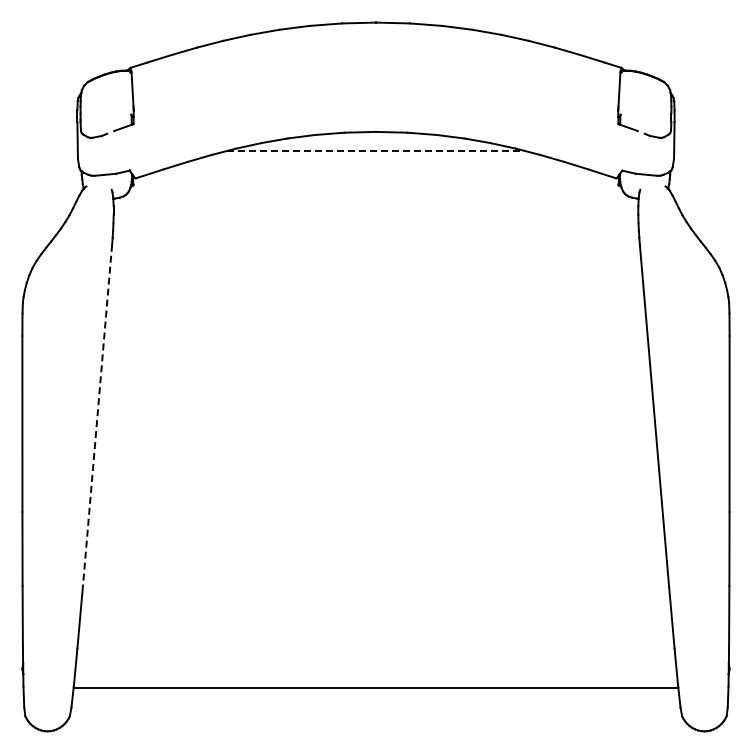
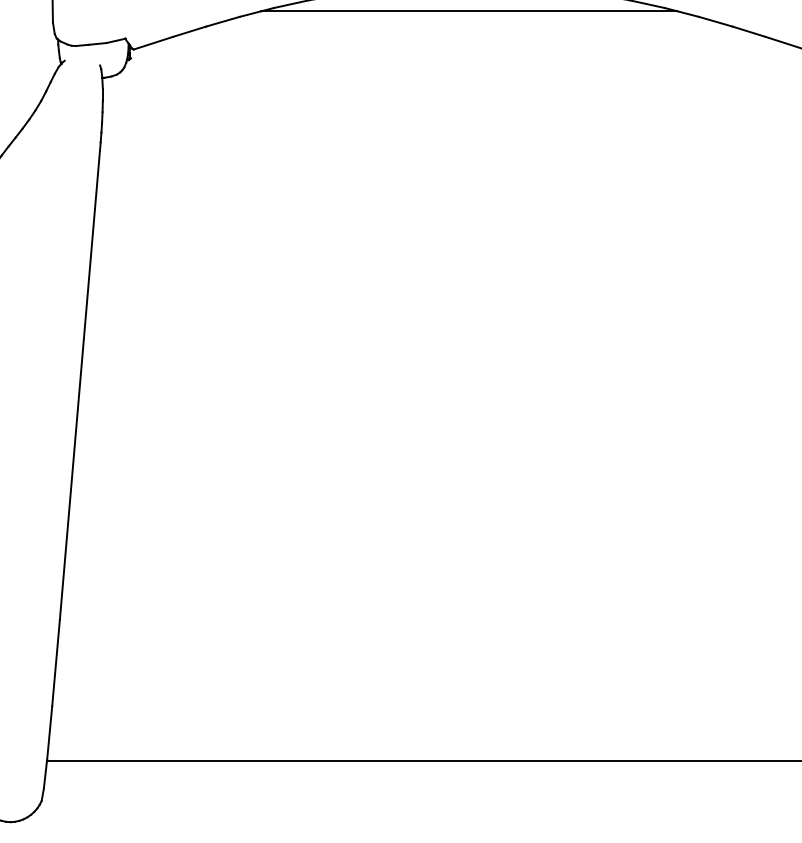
line: (376, 150) -> (470, 10), dashed -> solid
line: (97, 415) -> (80, 380), dashed -> solid

